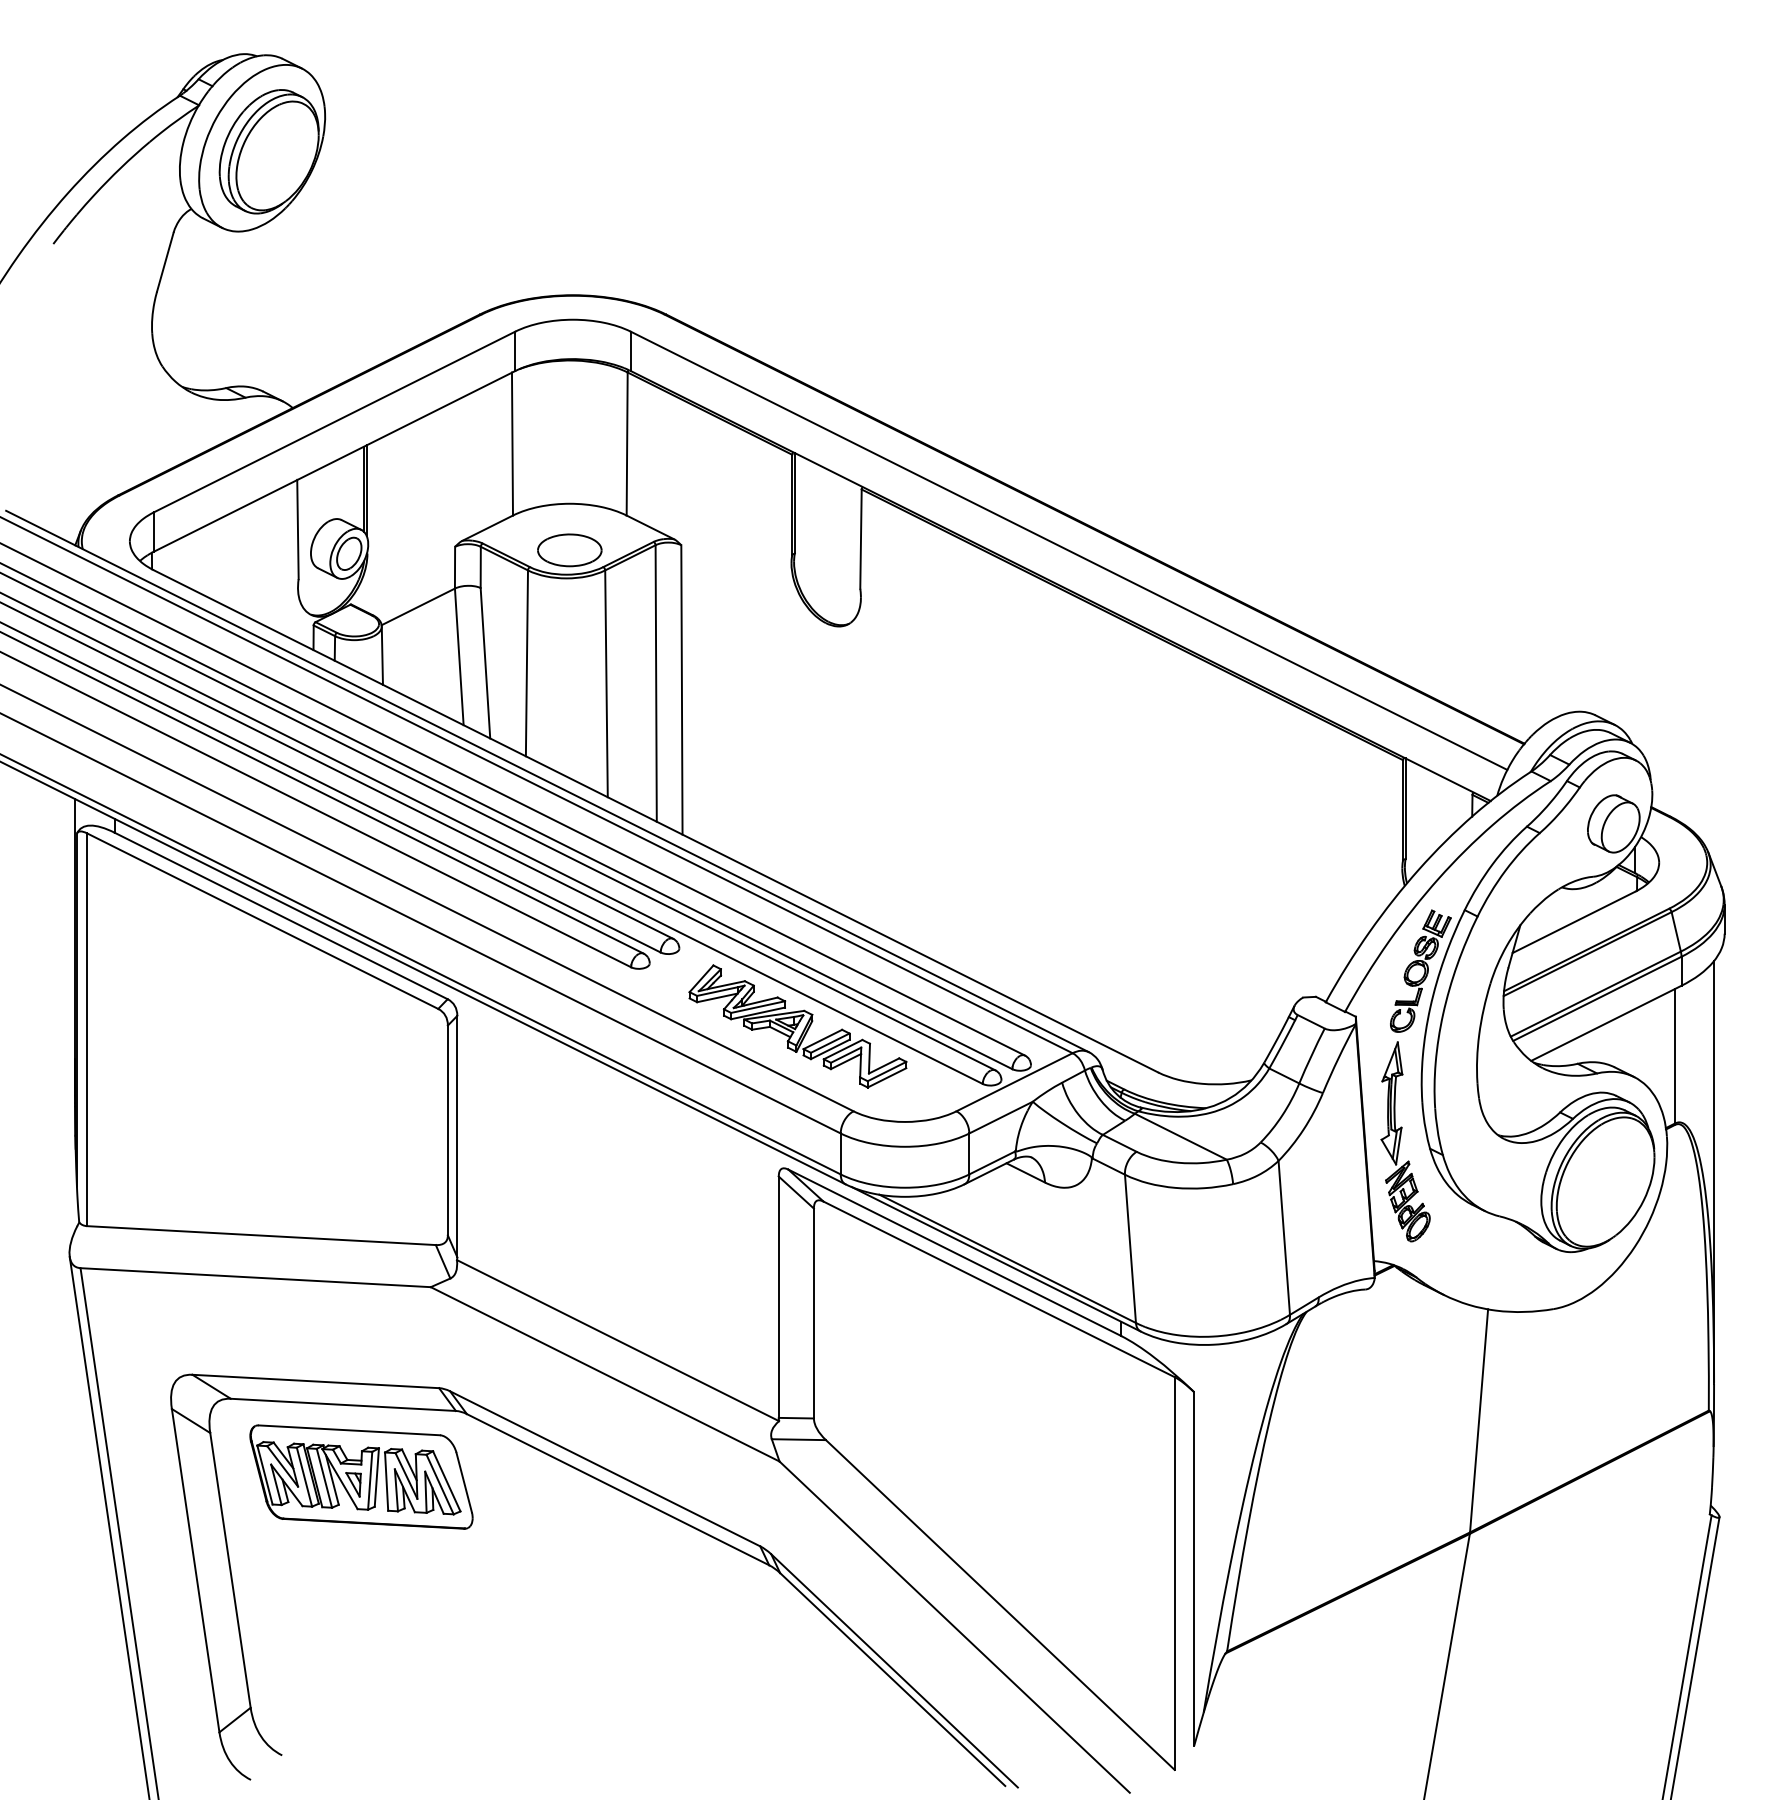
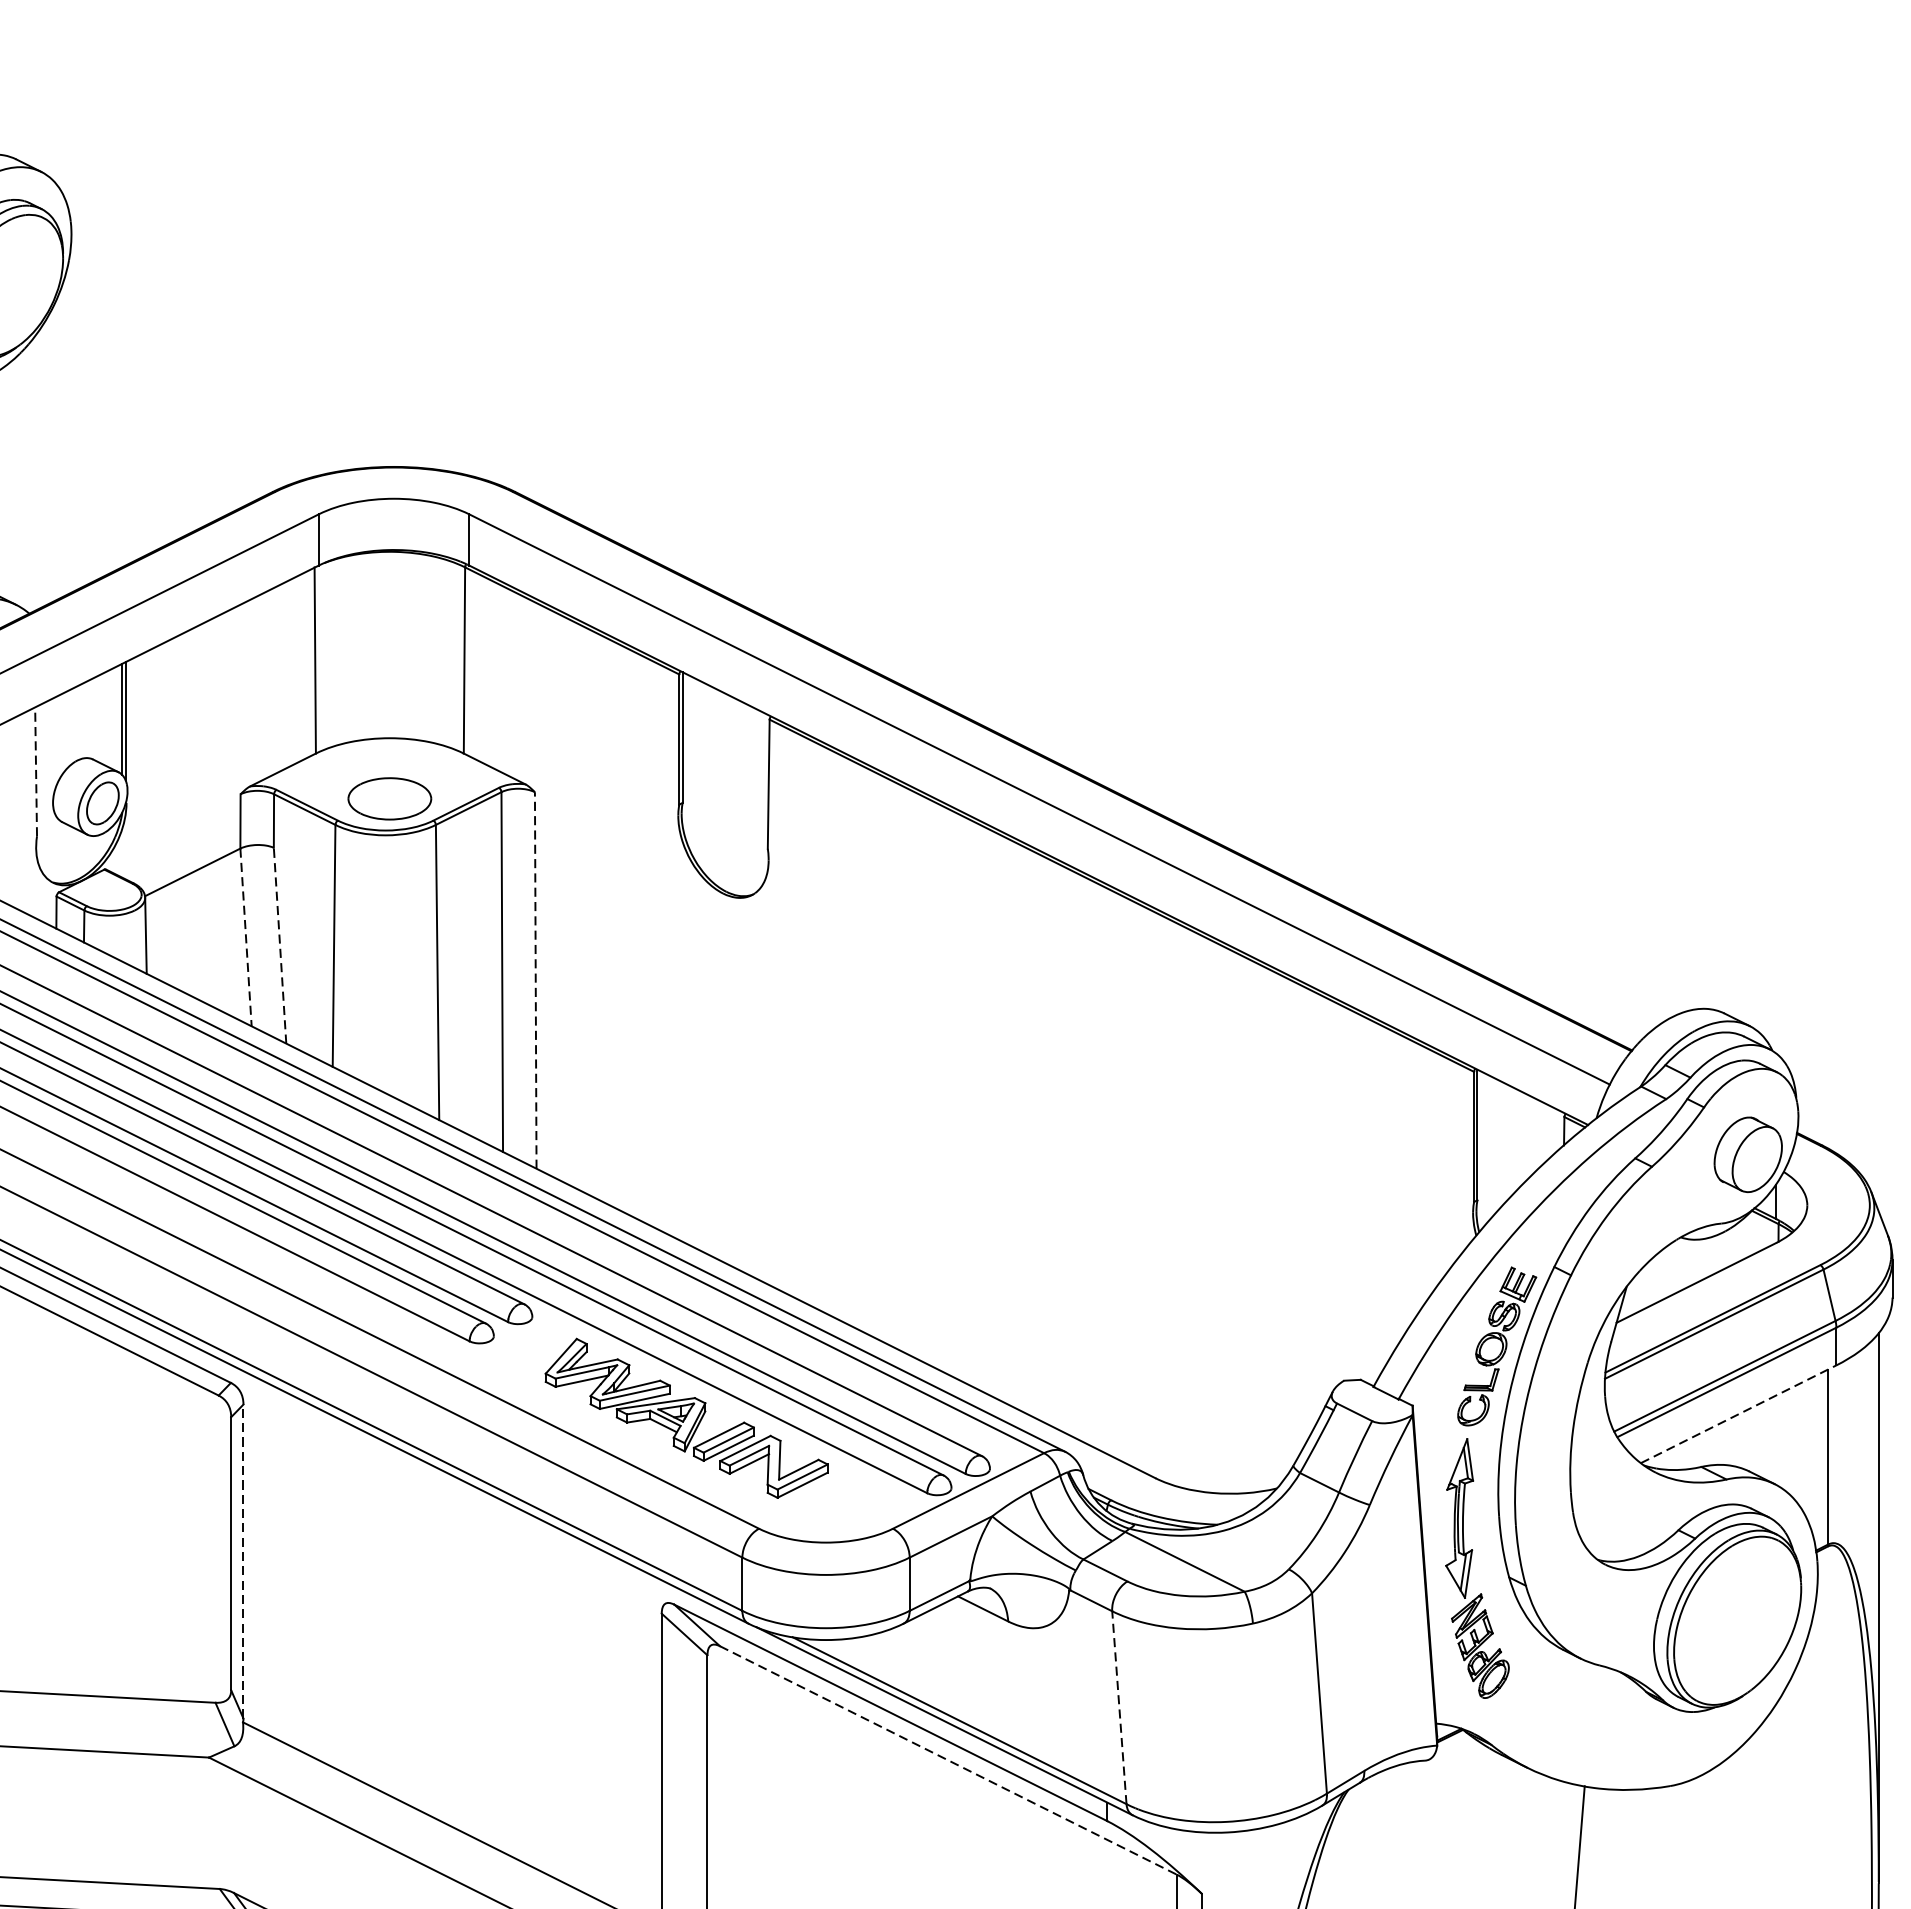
line: (297, 529) -> (35, 771), solid -> dashed
line: (459, 657) -> (246, 938), solid -> dashed
line: (485, 662) -> (280, 944), solid -> dashed
line: (681, 689) -> (535, 979), solid -> dashed
line: (1606, 1023) -> (1738, 1414), solid -> dashed
line: (457, 1136) -> (243, 1561), solid -> dashed
line: (1130, 1248) -> (1119, 1707), solid -> dashed
line: (999, 1289) -> (948, 1760), solid -> dashed

